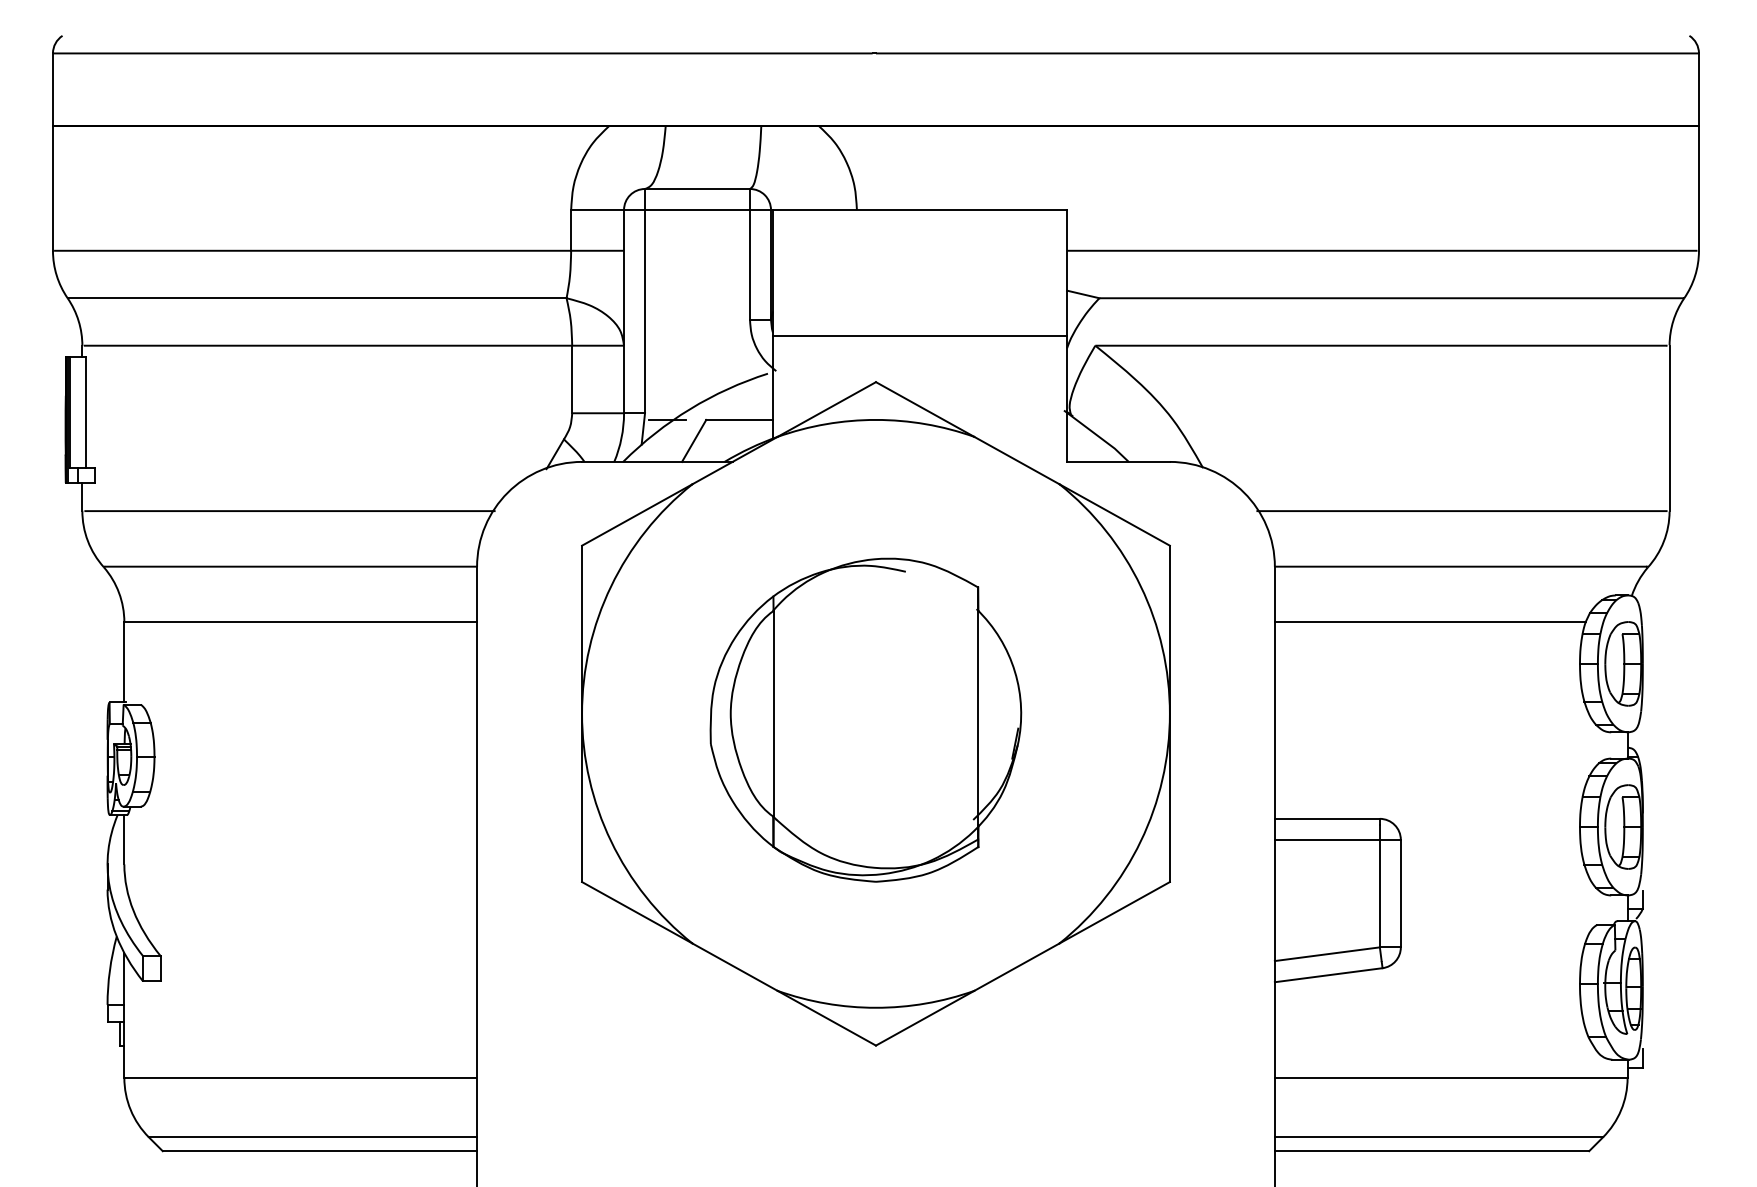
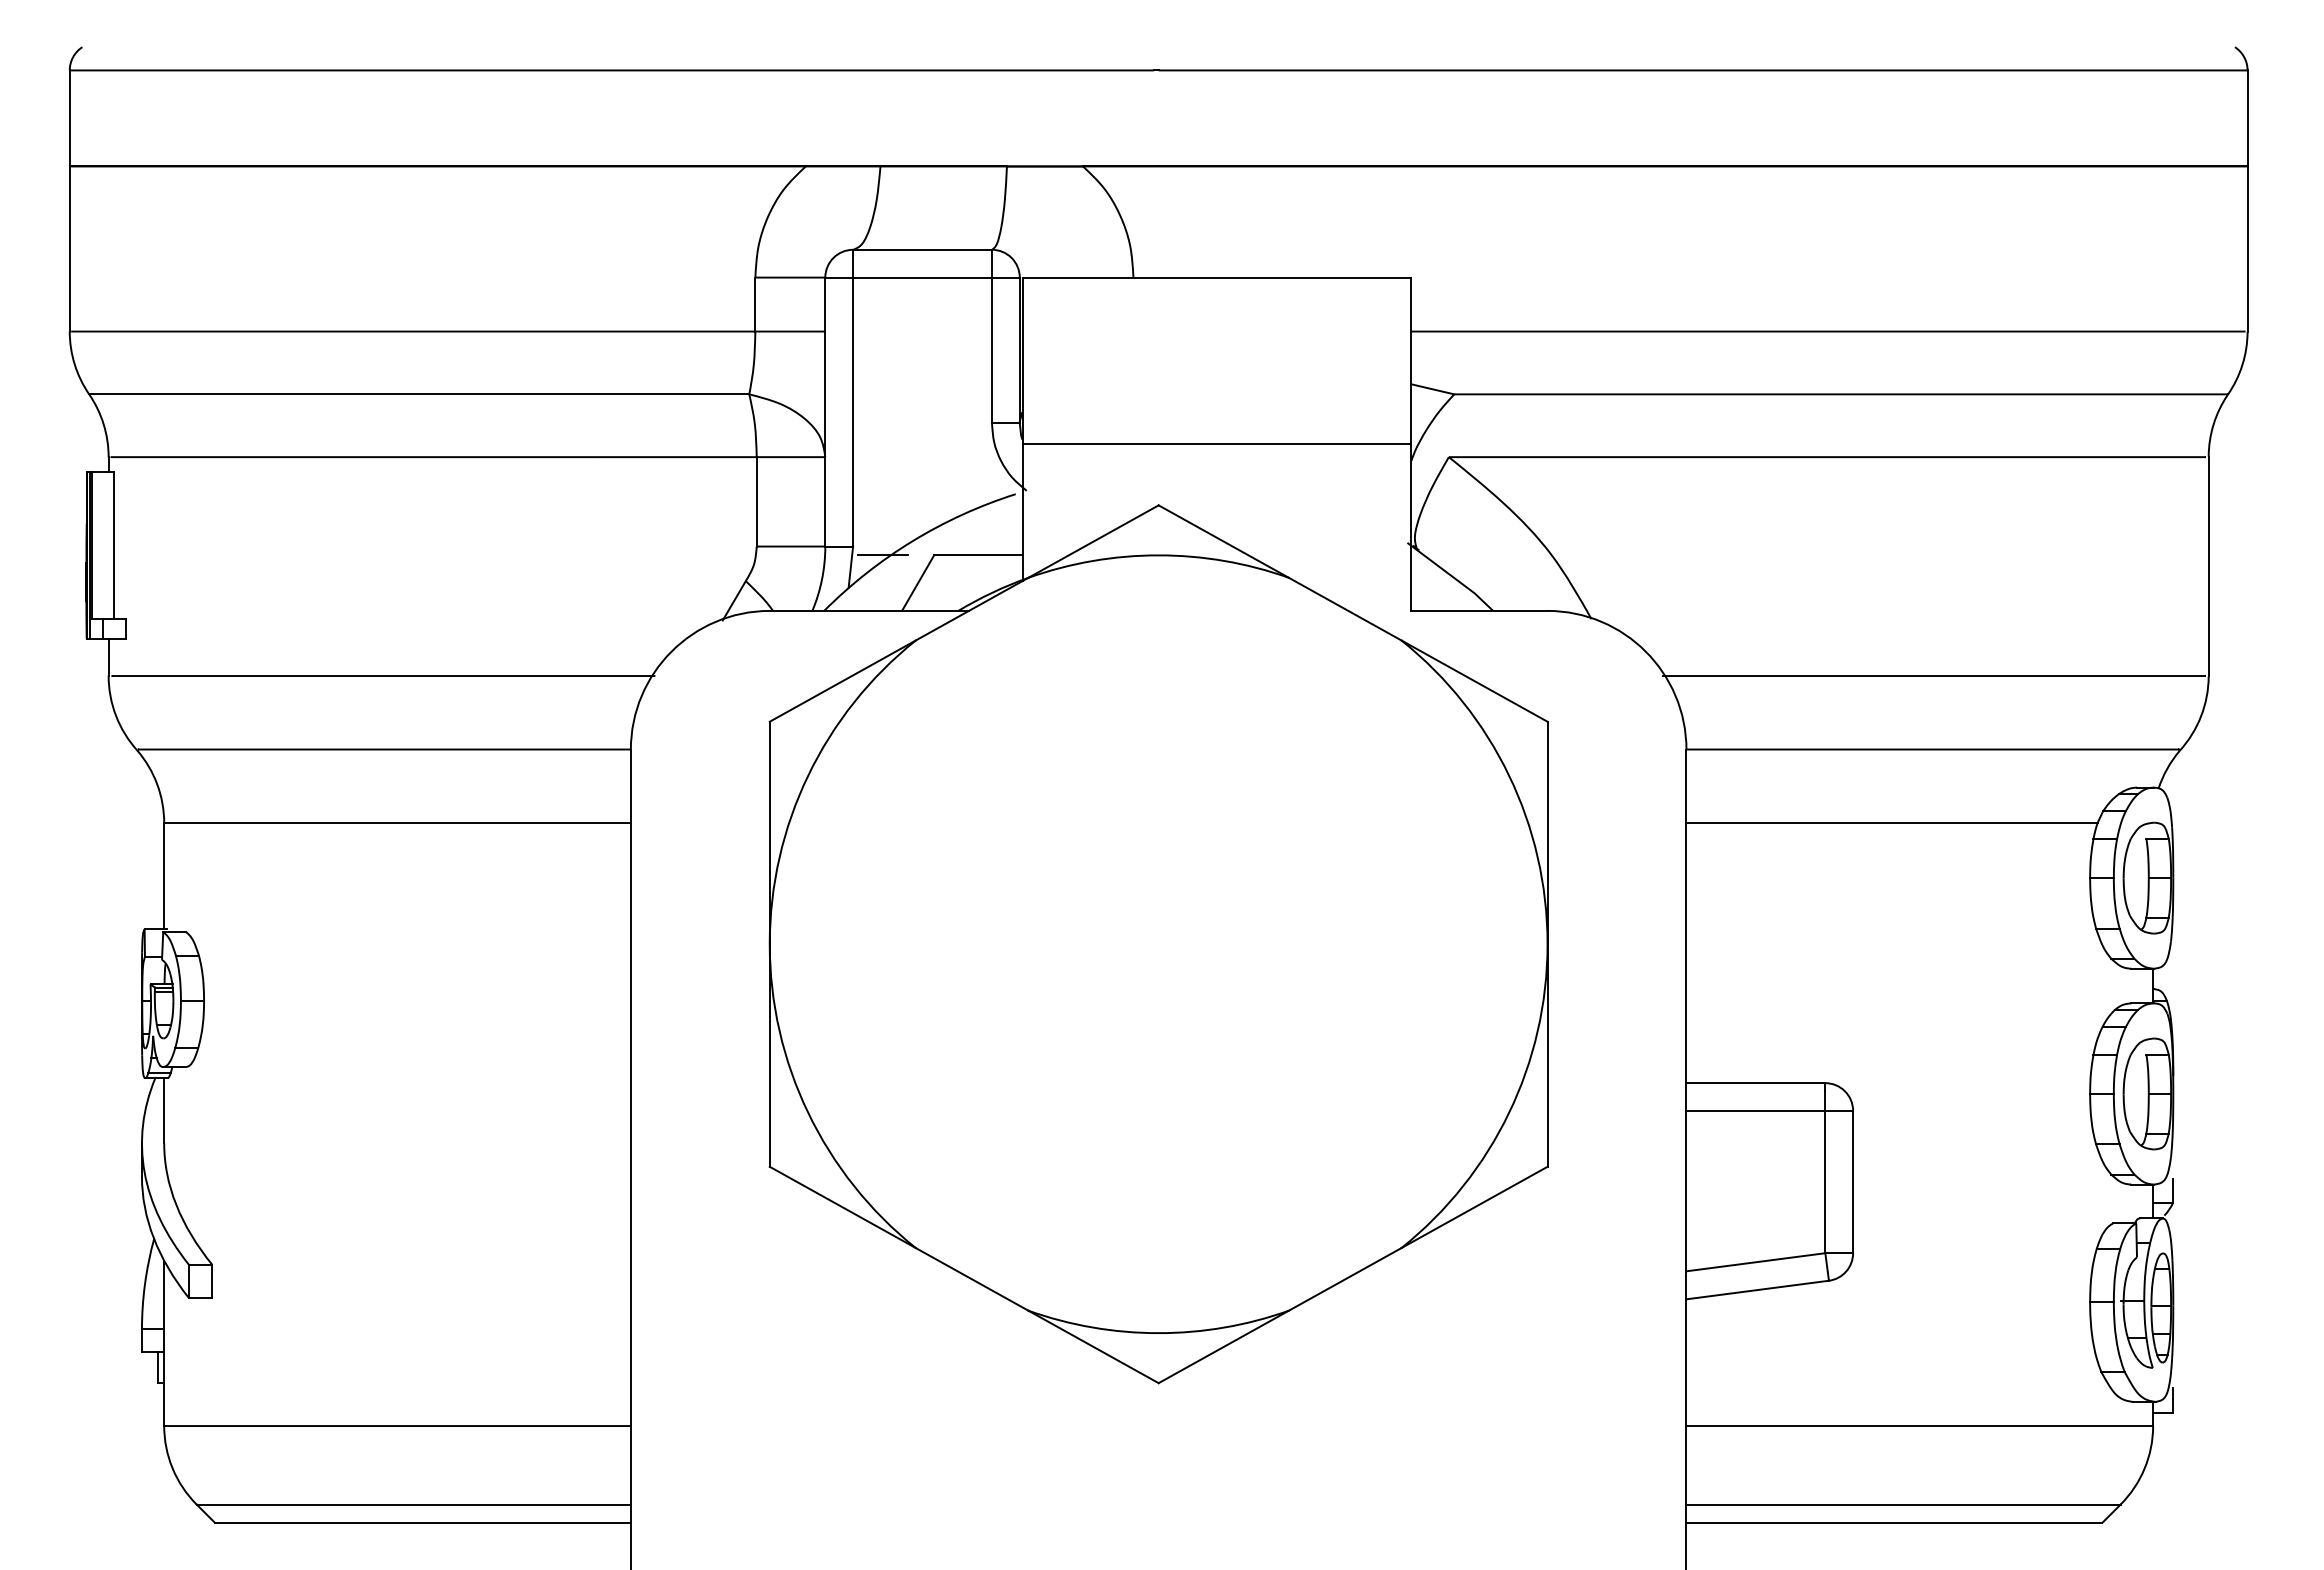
part: (866, 720) -> (1145, 952), removed

